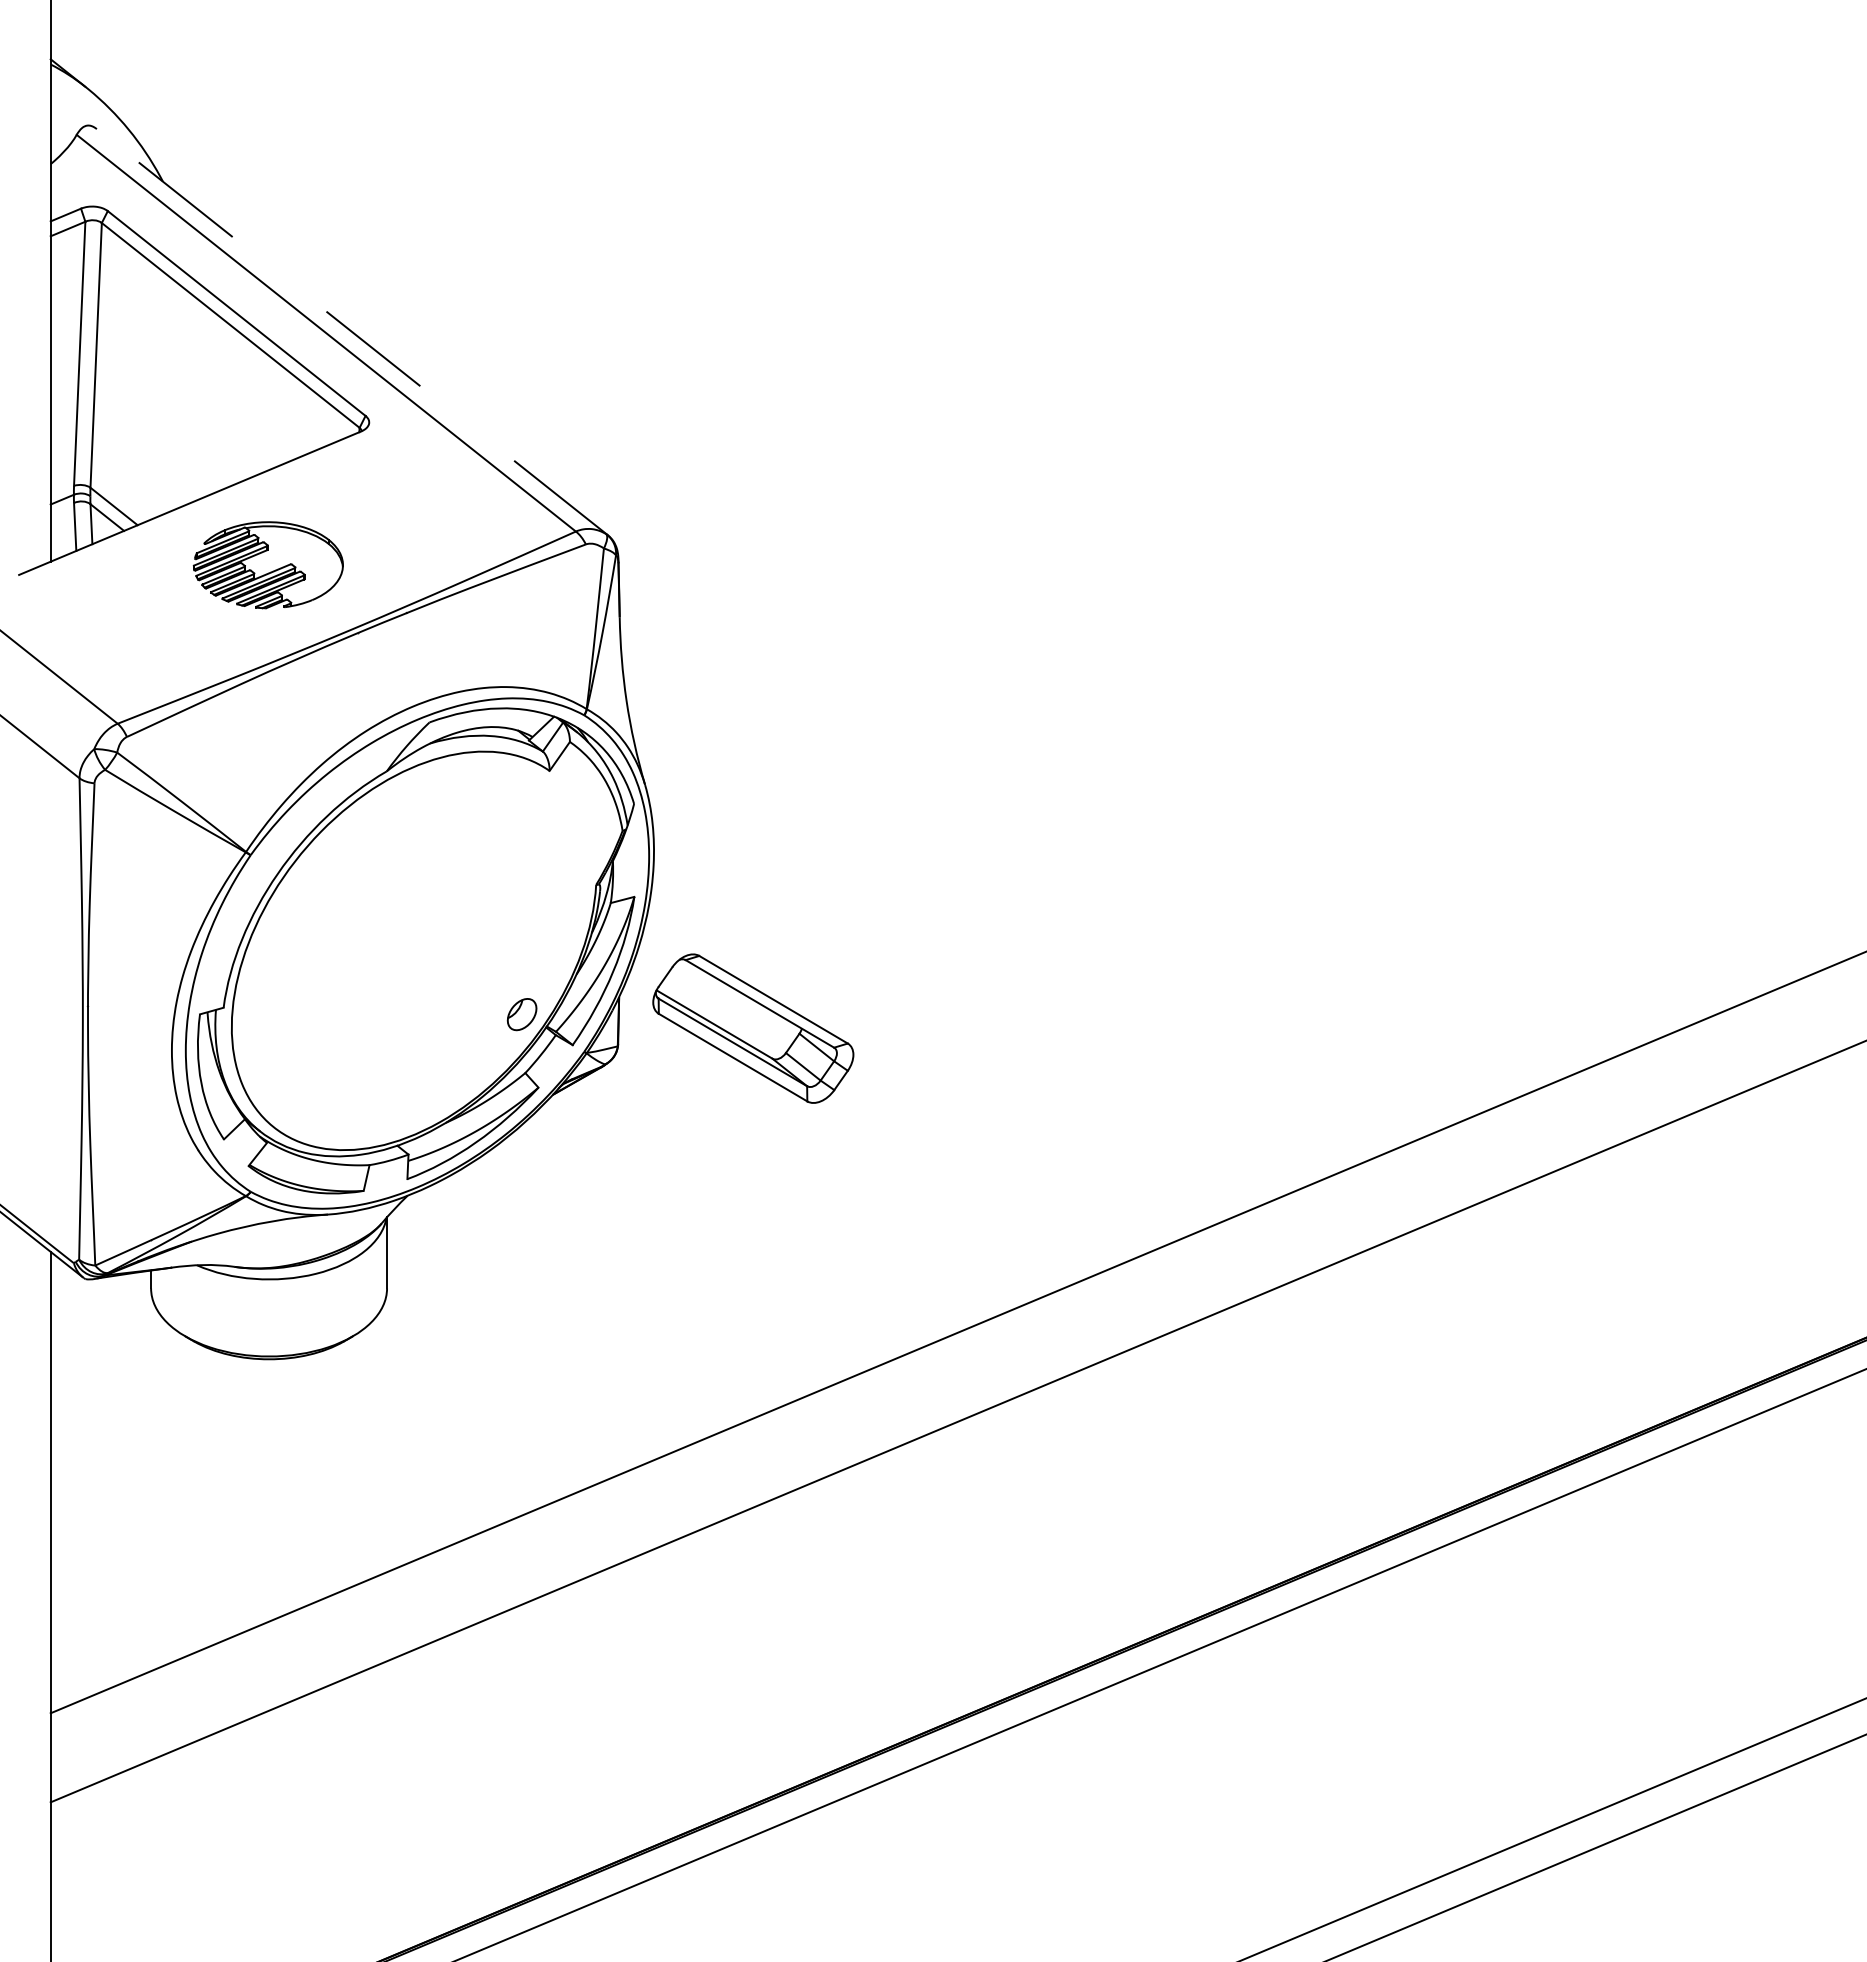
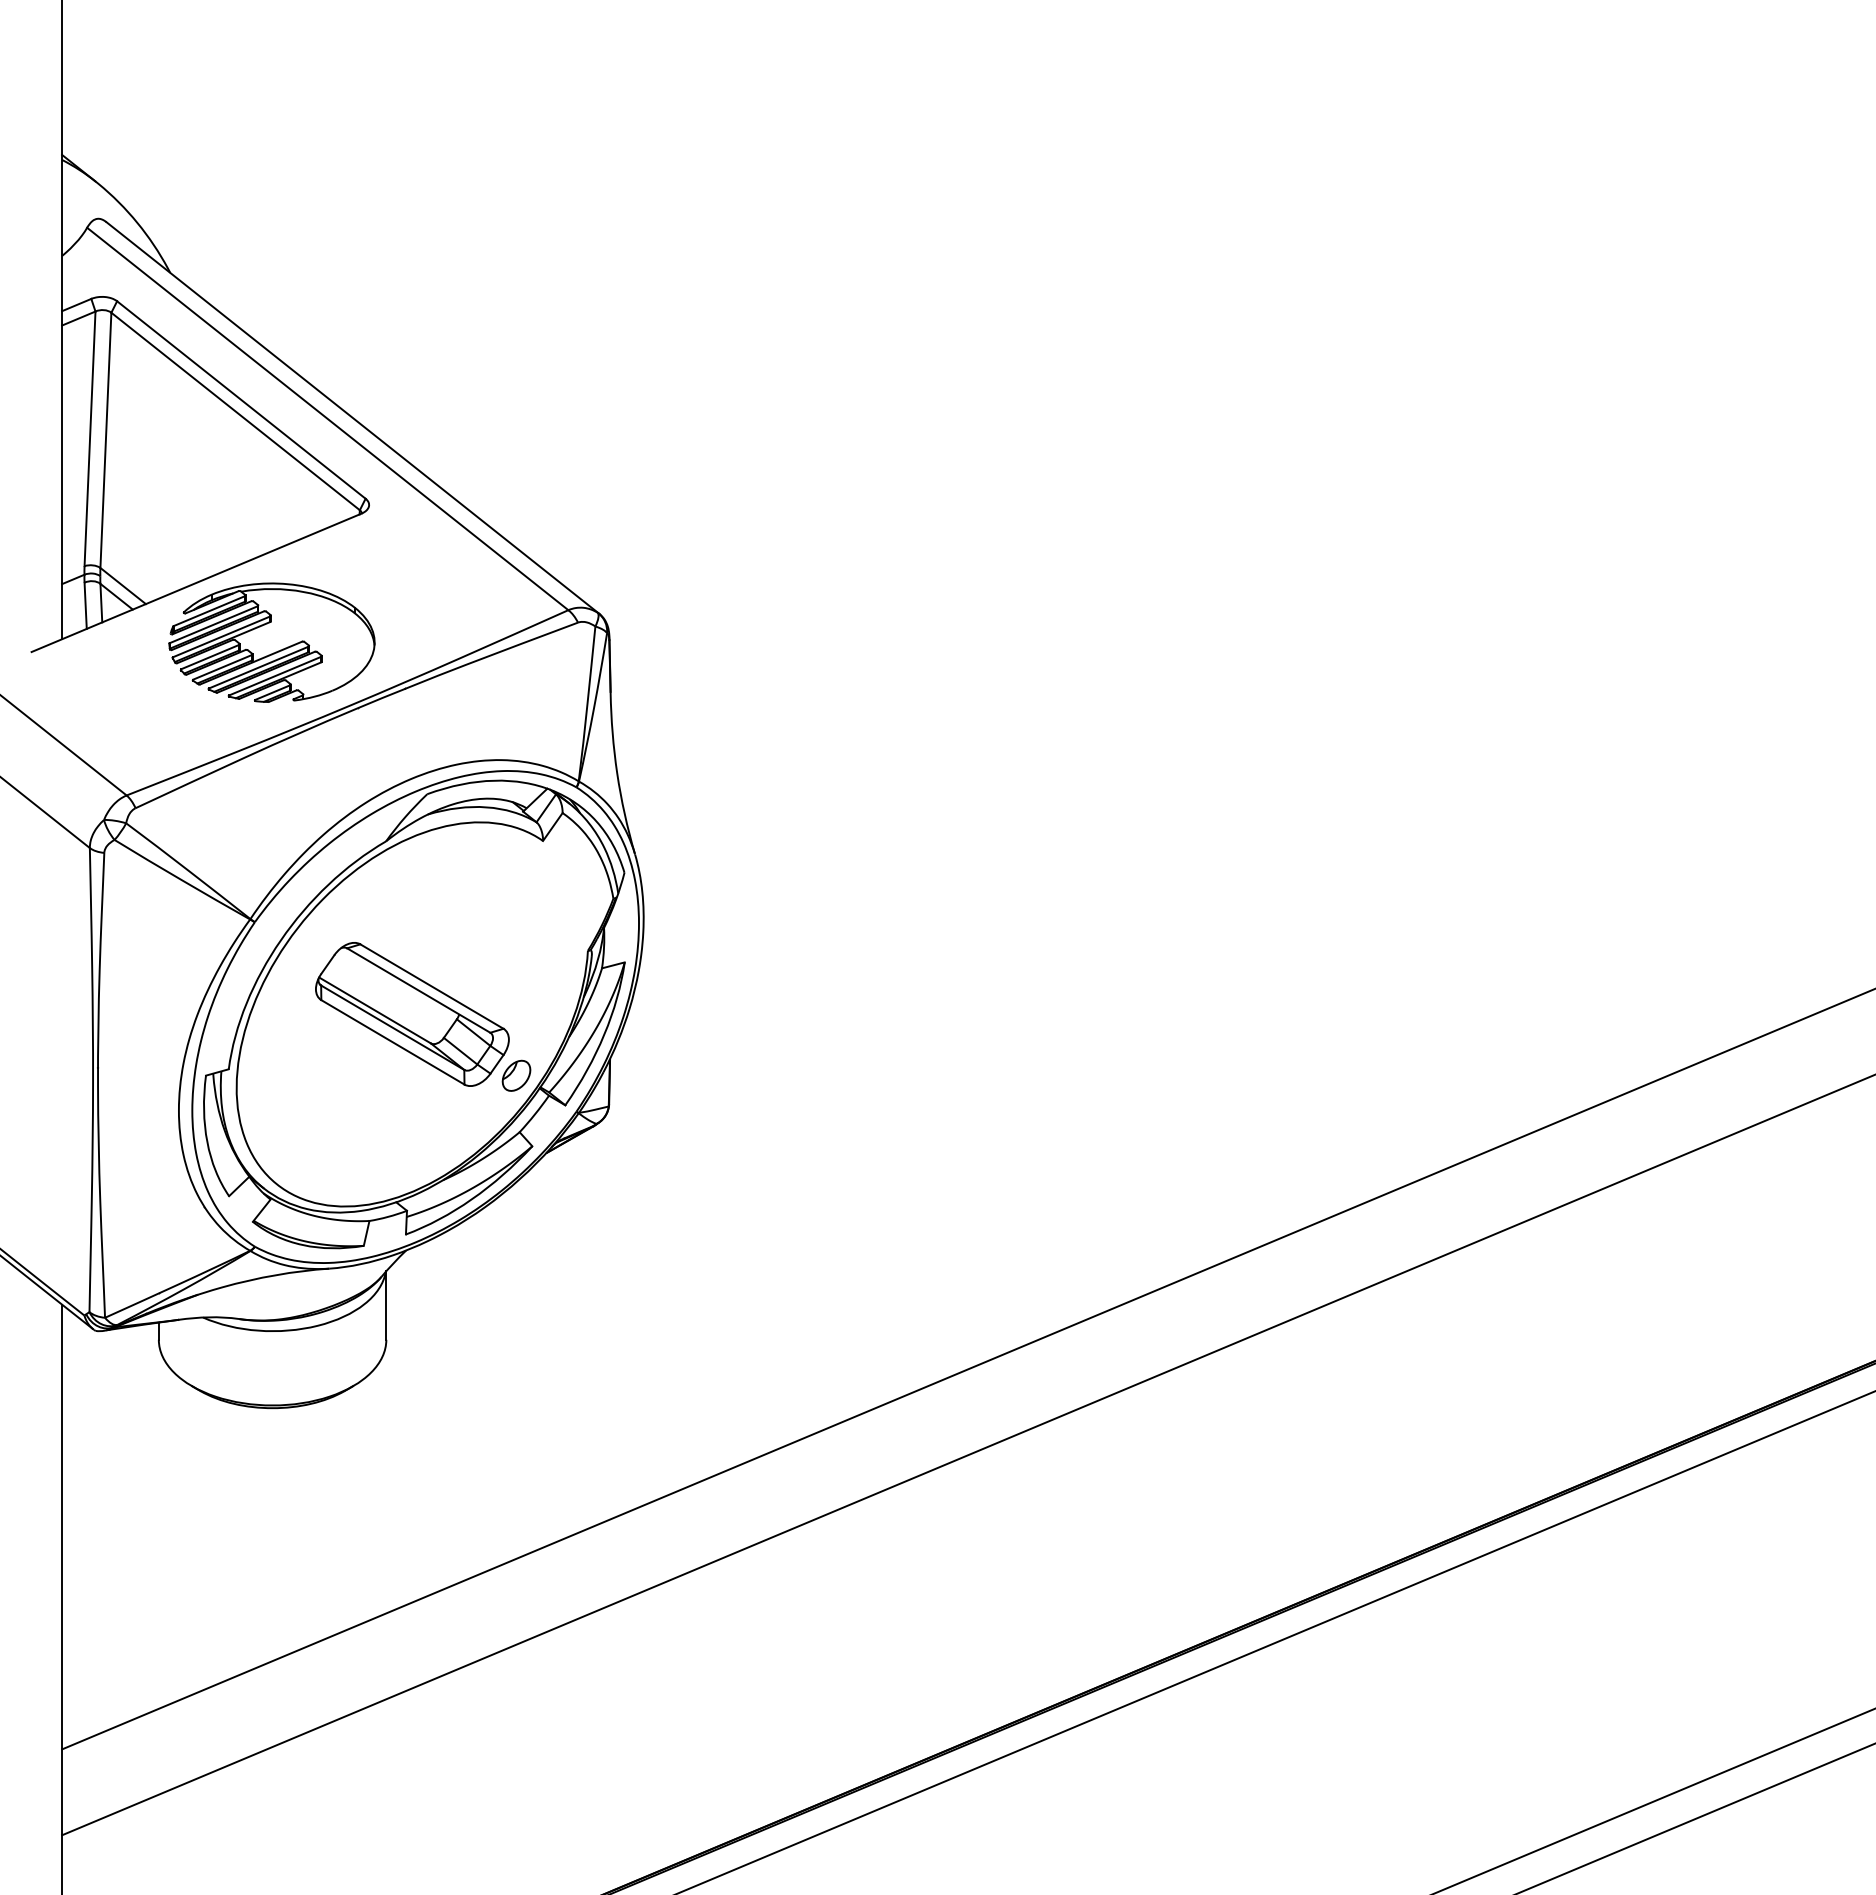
line: (351, 332) -> (352, 418), dashed -> solid
part: (267, 565) -> (271, 642), size x1.43
part: (753, 1028) -> (412, 1014), moved

